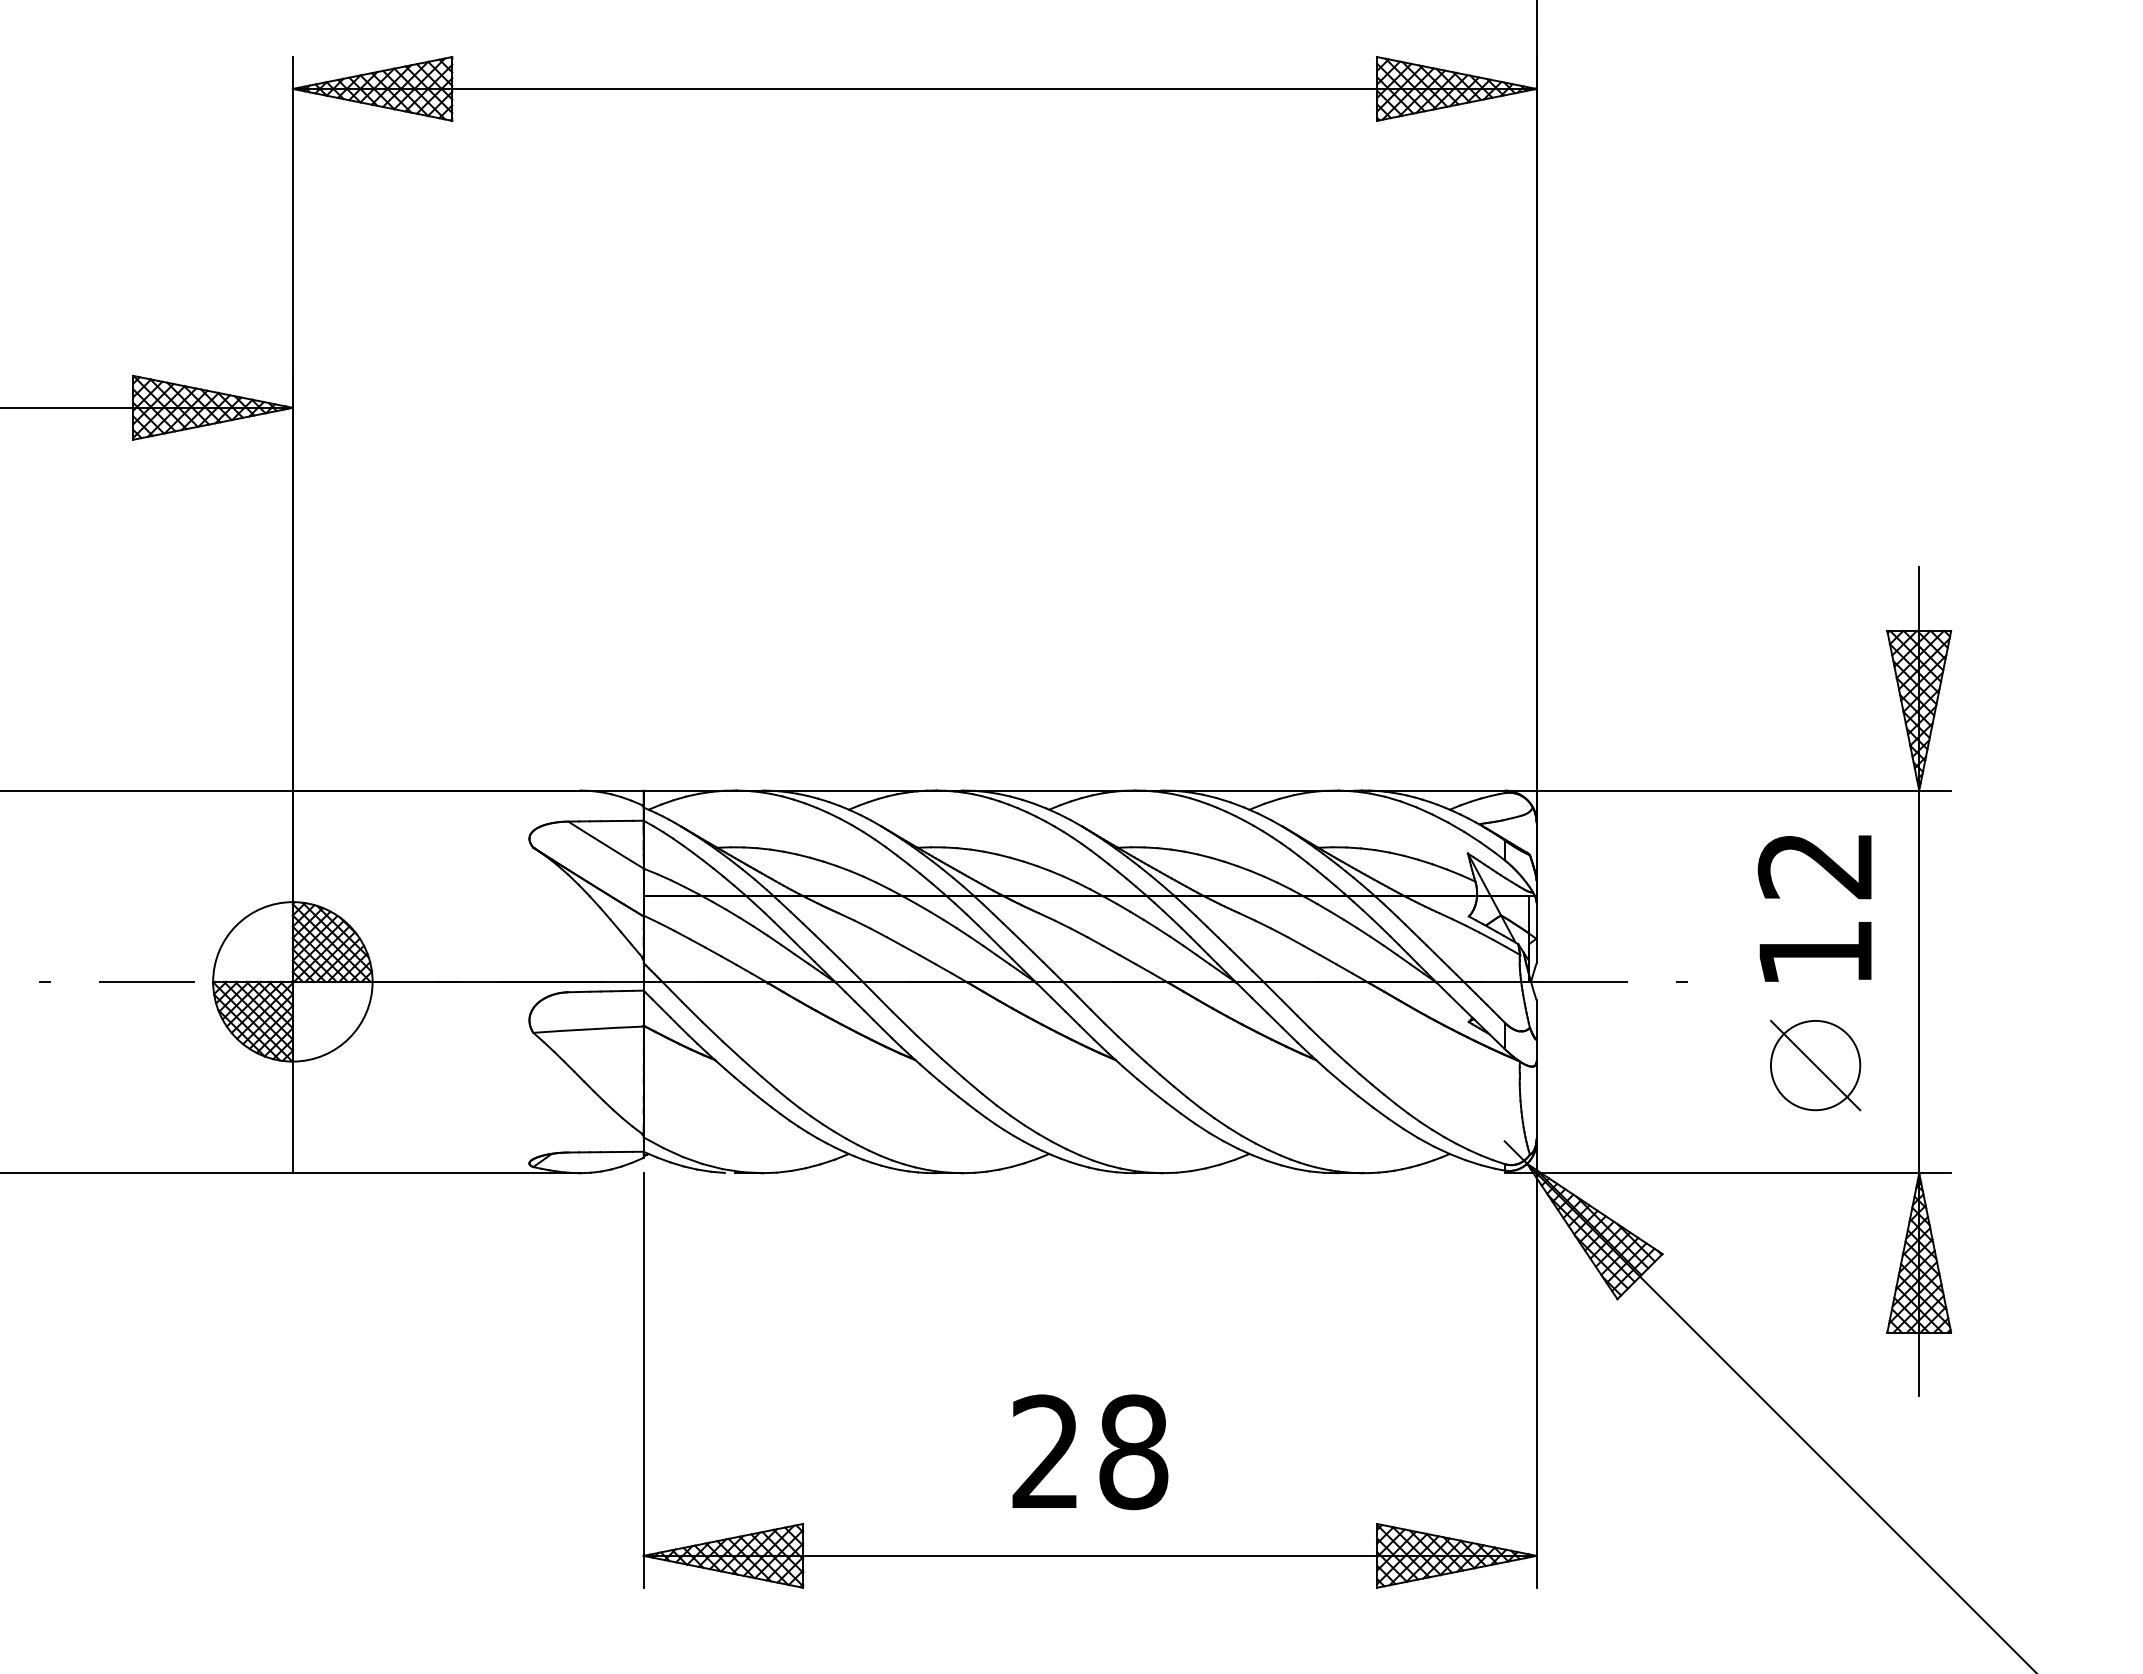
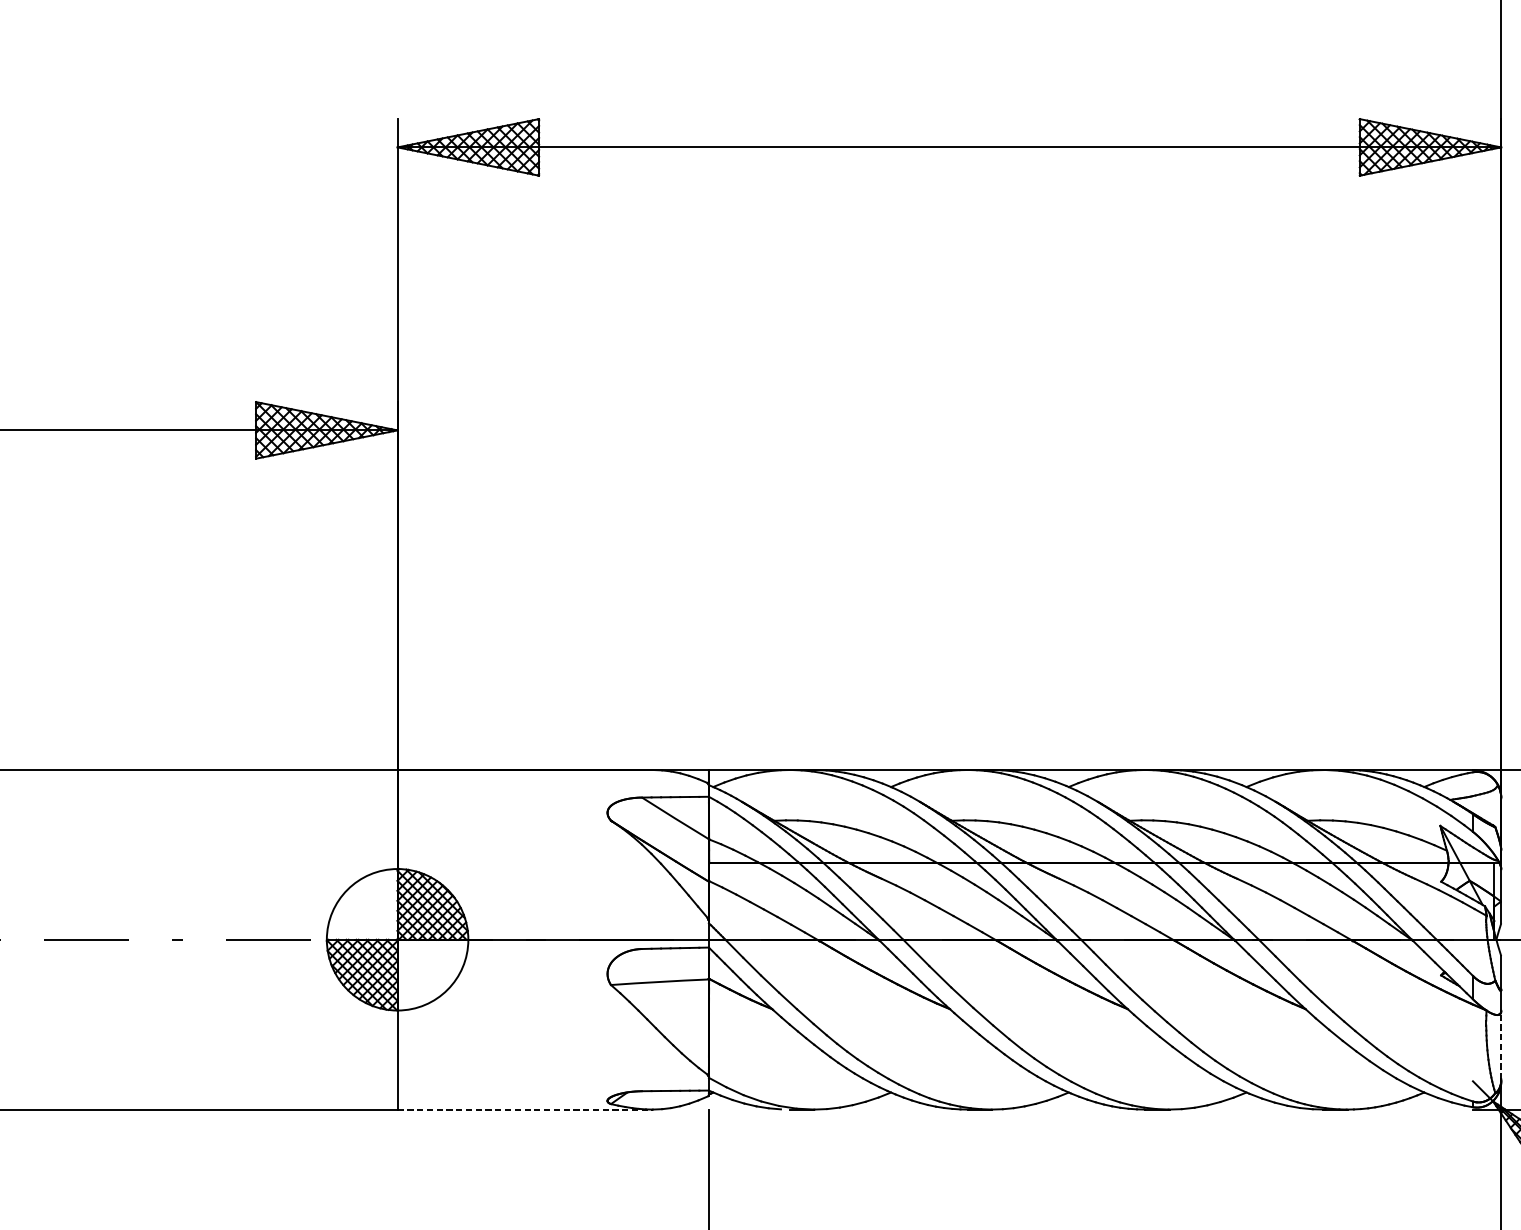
line: (1536, 1101) -> (1501, 1045), solid -> dashed
line: (436, 1173) -> (525, 1109), solid -> dashed

